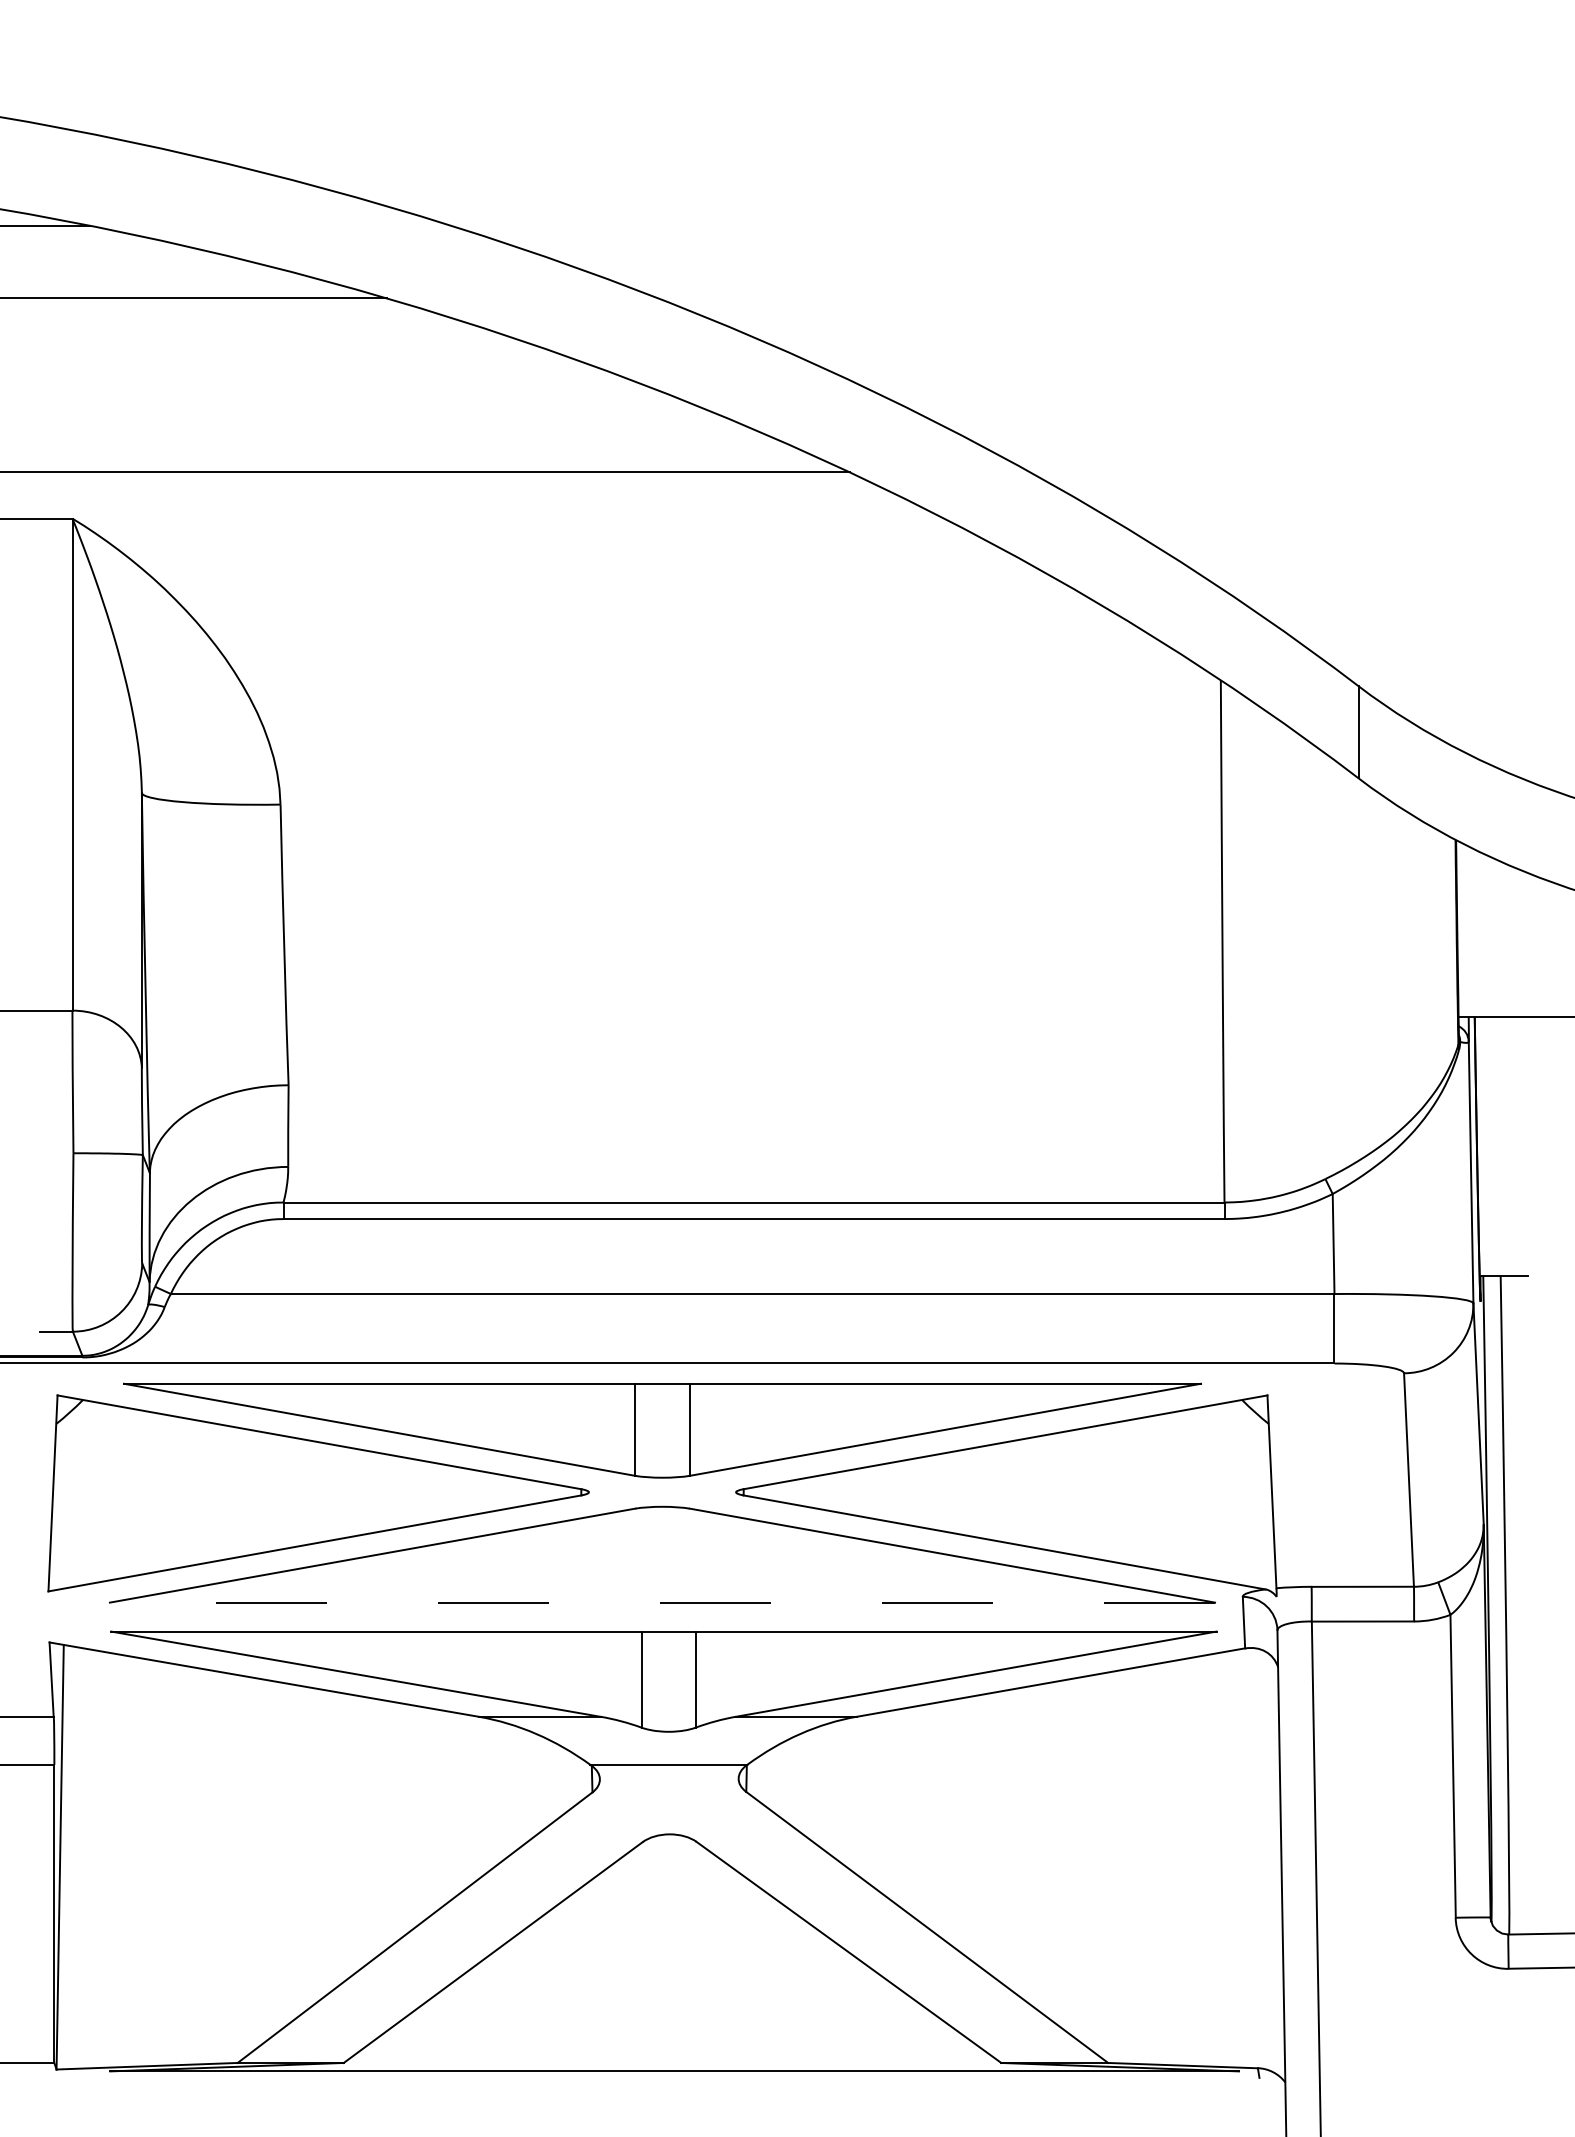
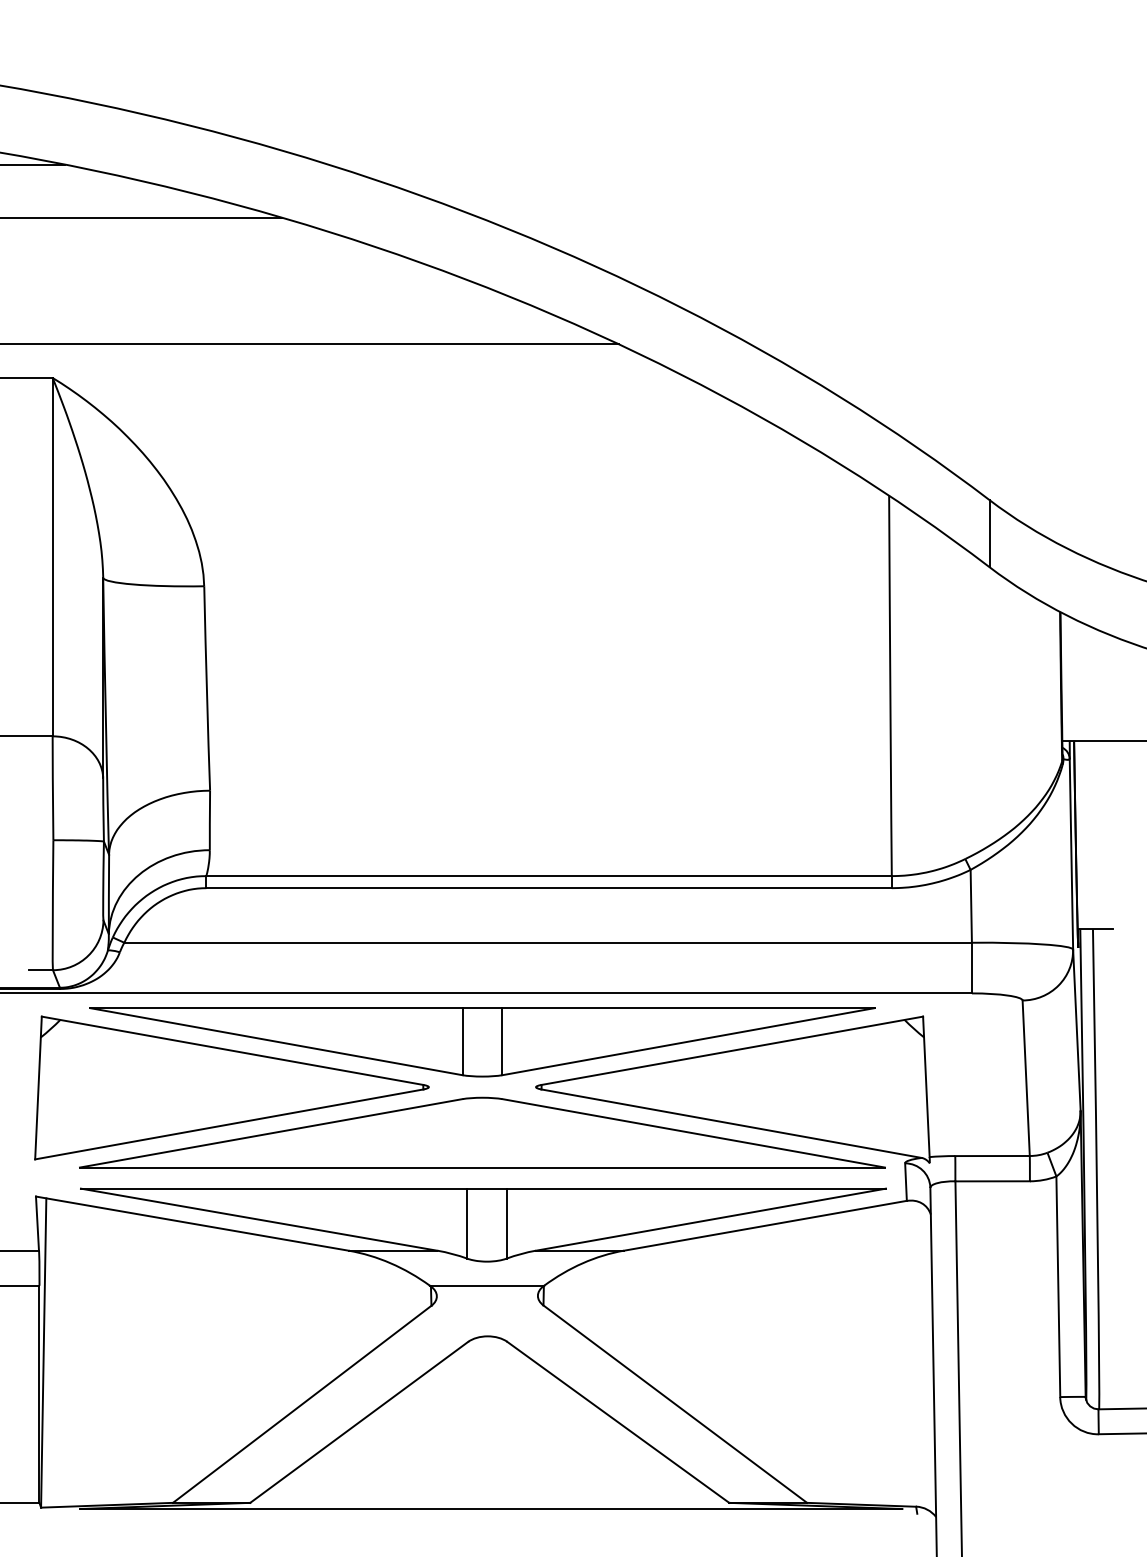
line: (662, 1602) -> (482, 1167), dashed -> solid

